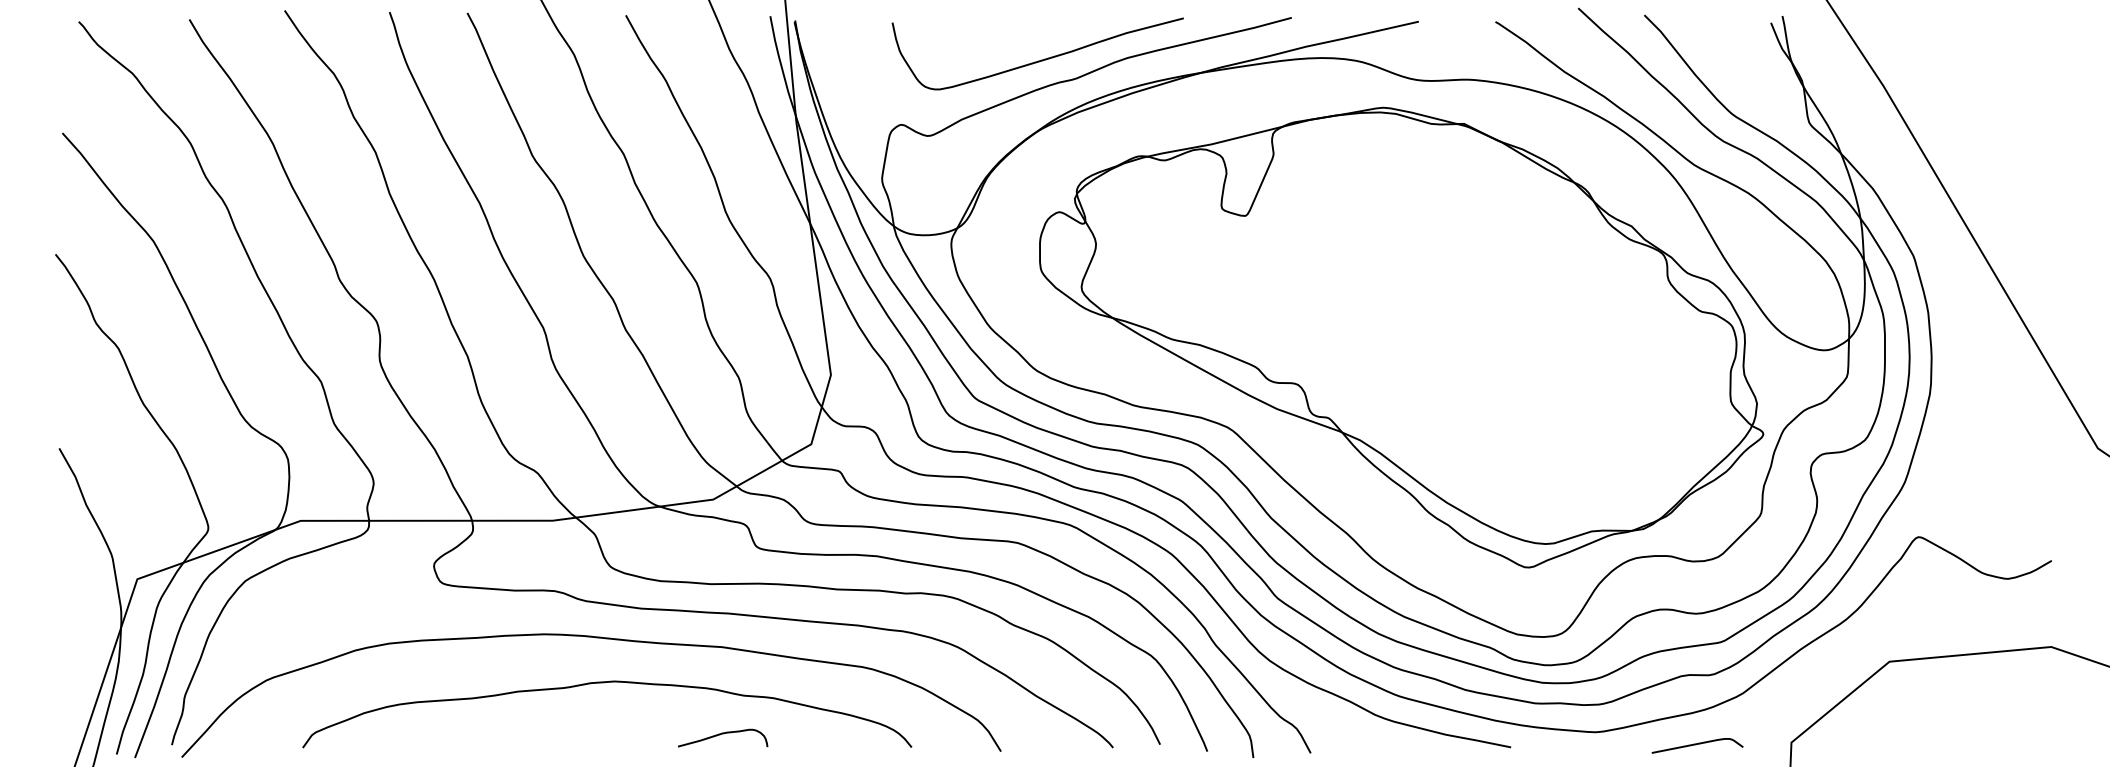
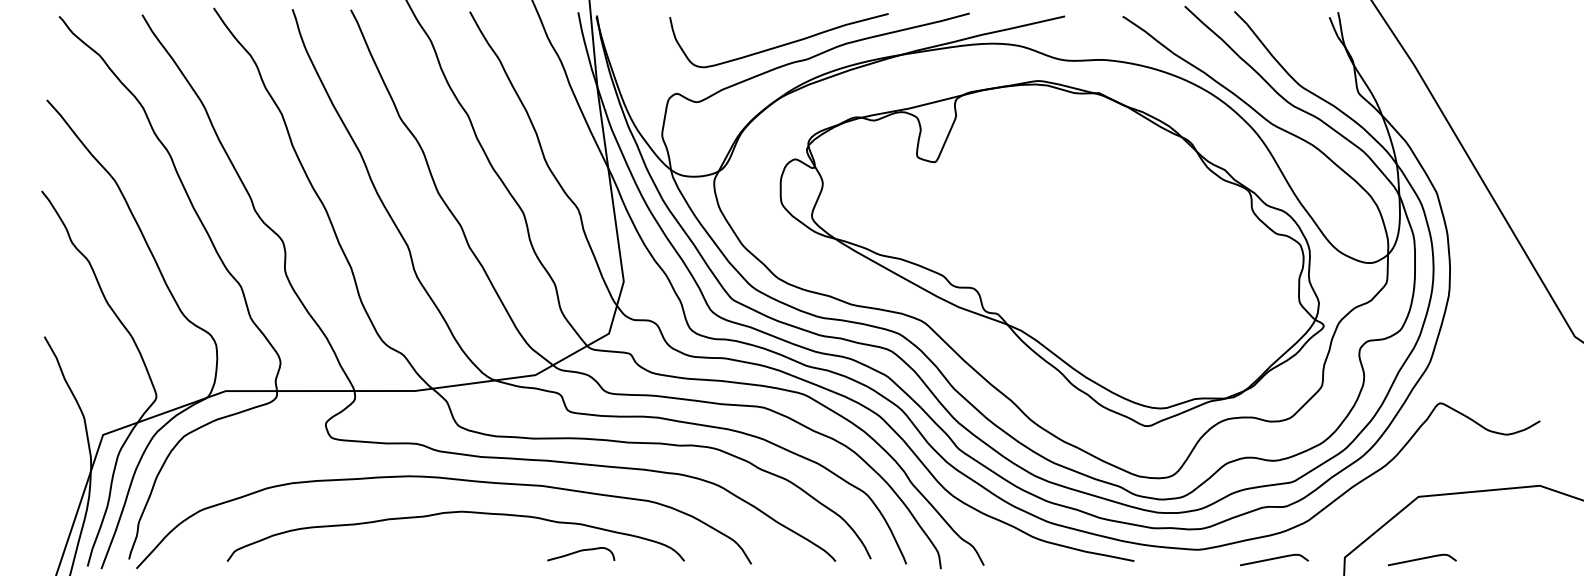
curve: (723, 734) -> (581, 551), moved
curve: (1894, 744) -> (1422, 559), added

